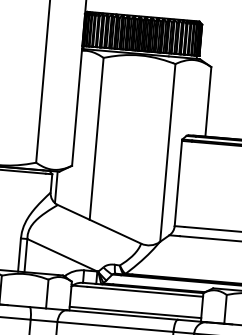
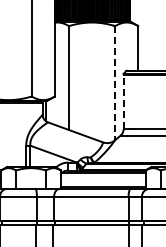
line: (168, 153) -> (115, 83), solid -> dashed
line: (178, 182) -> (123, 101), solid -> dashed

